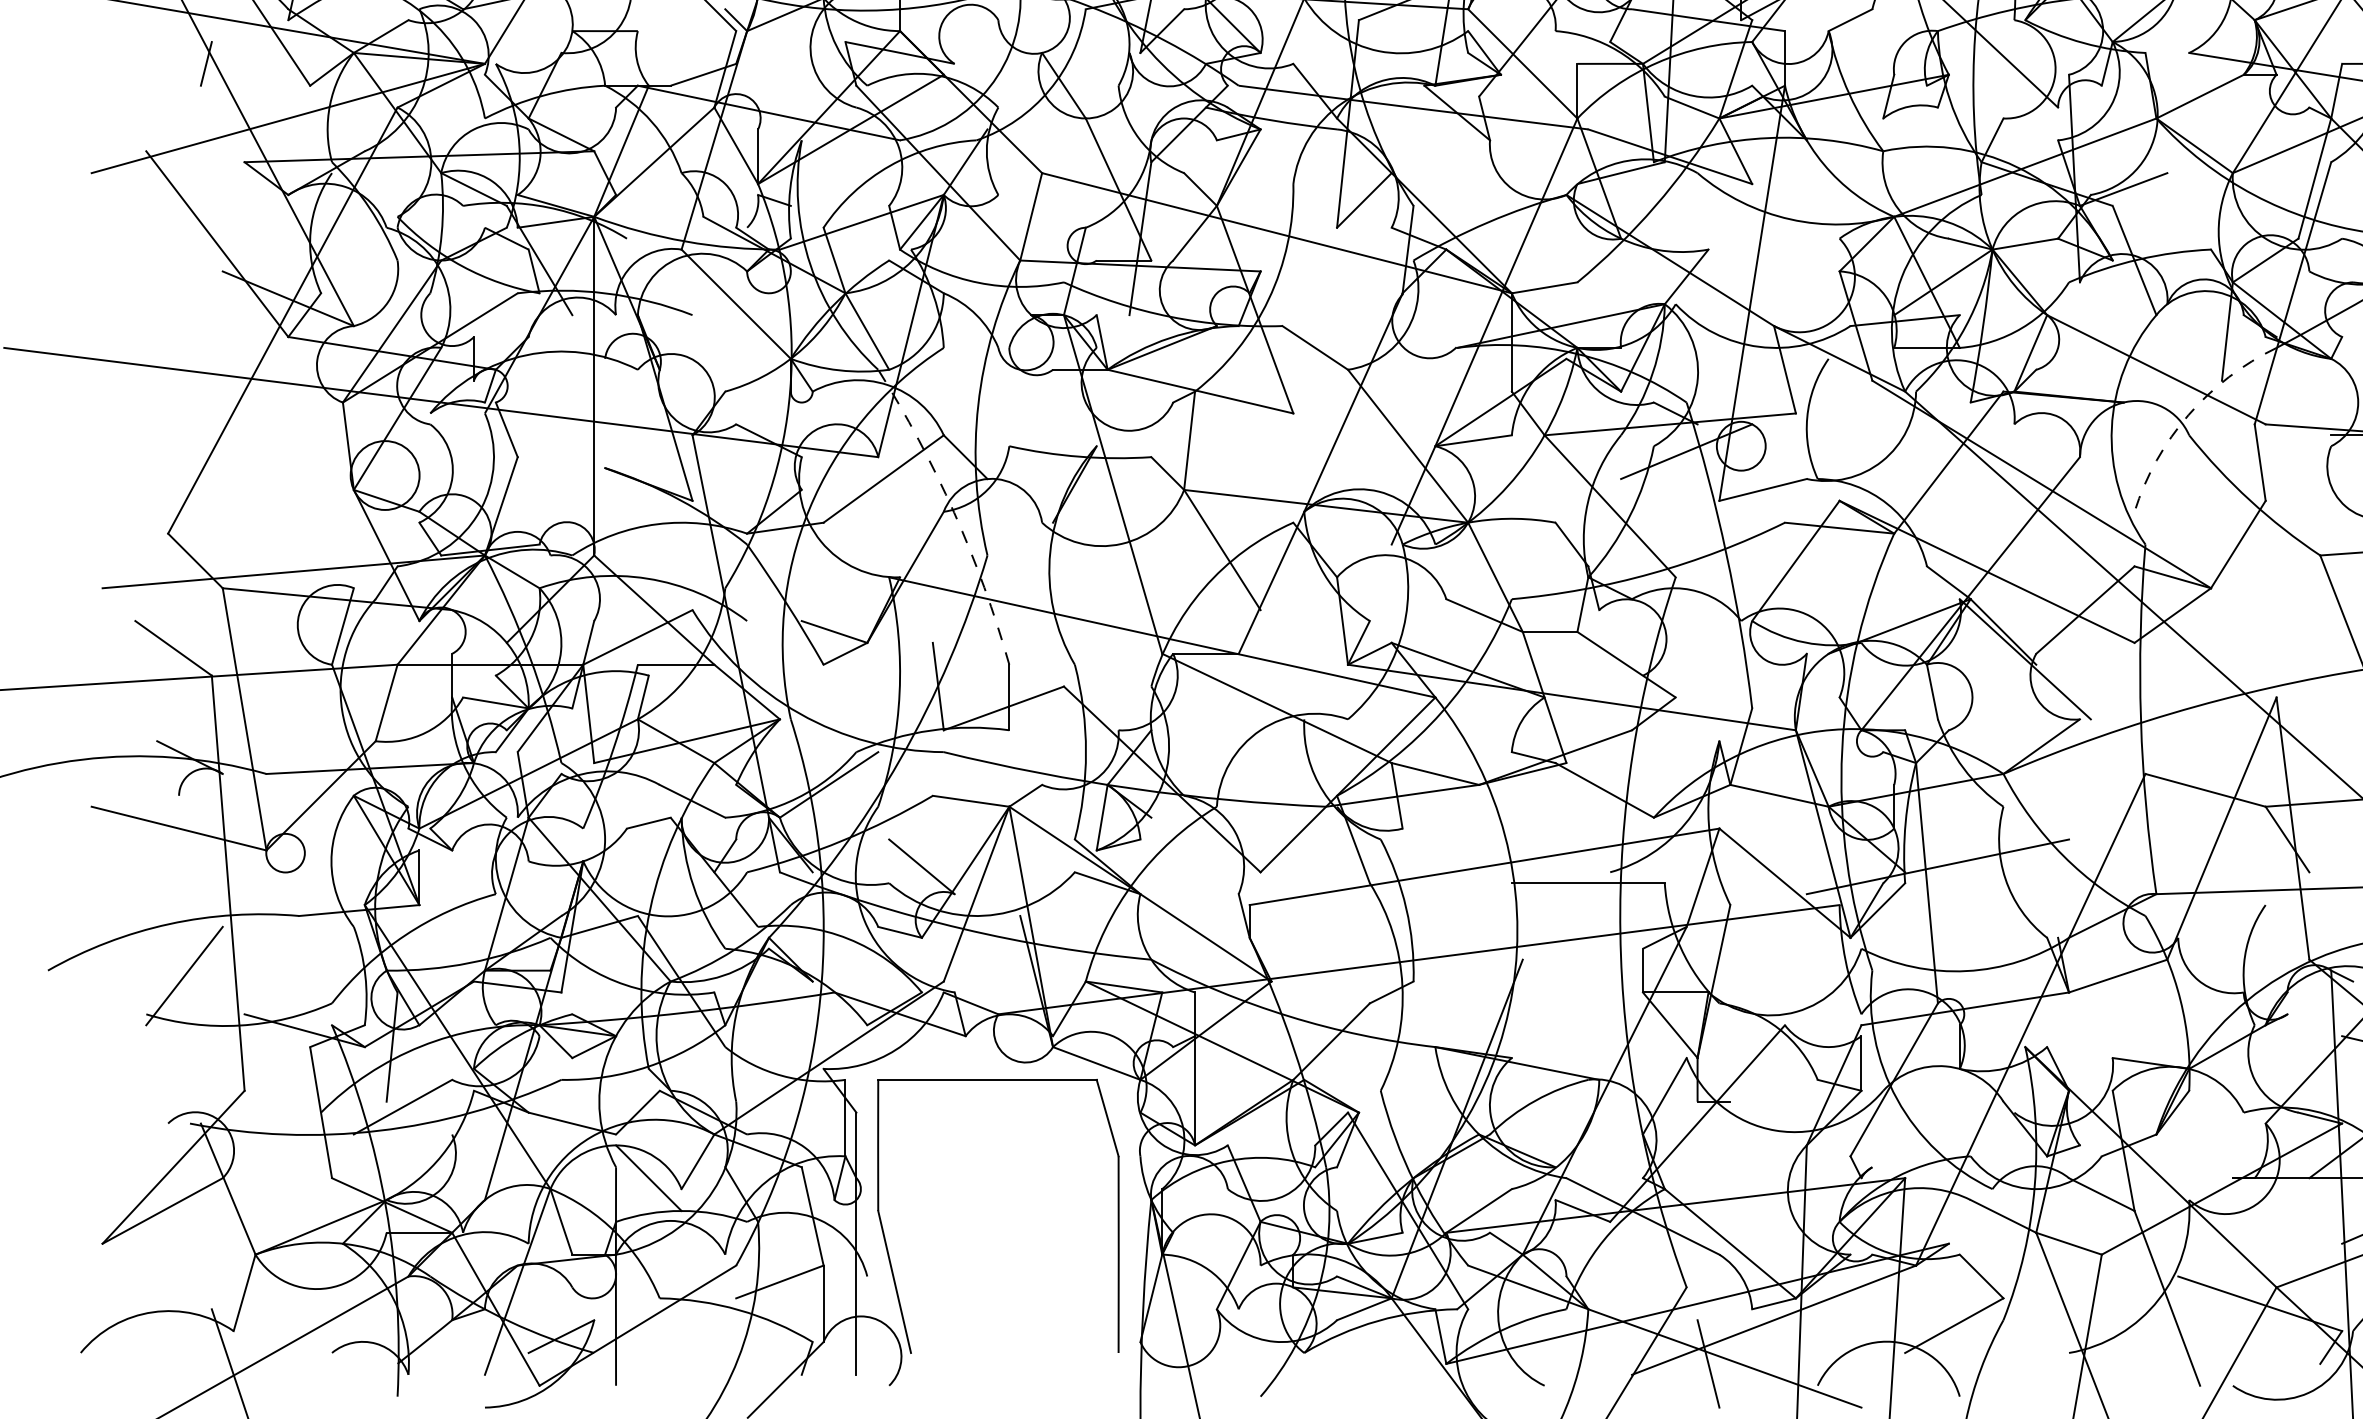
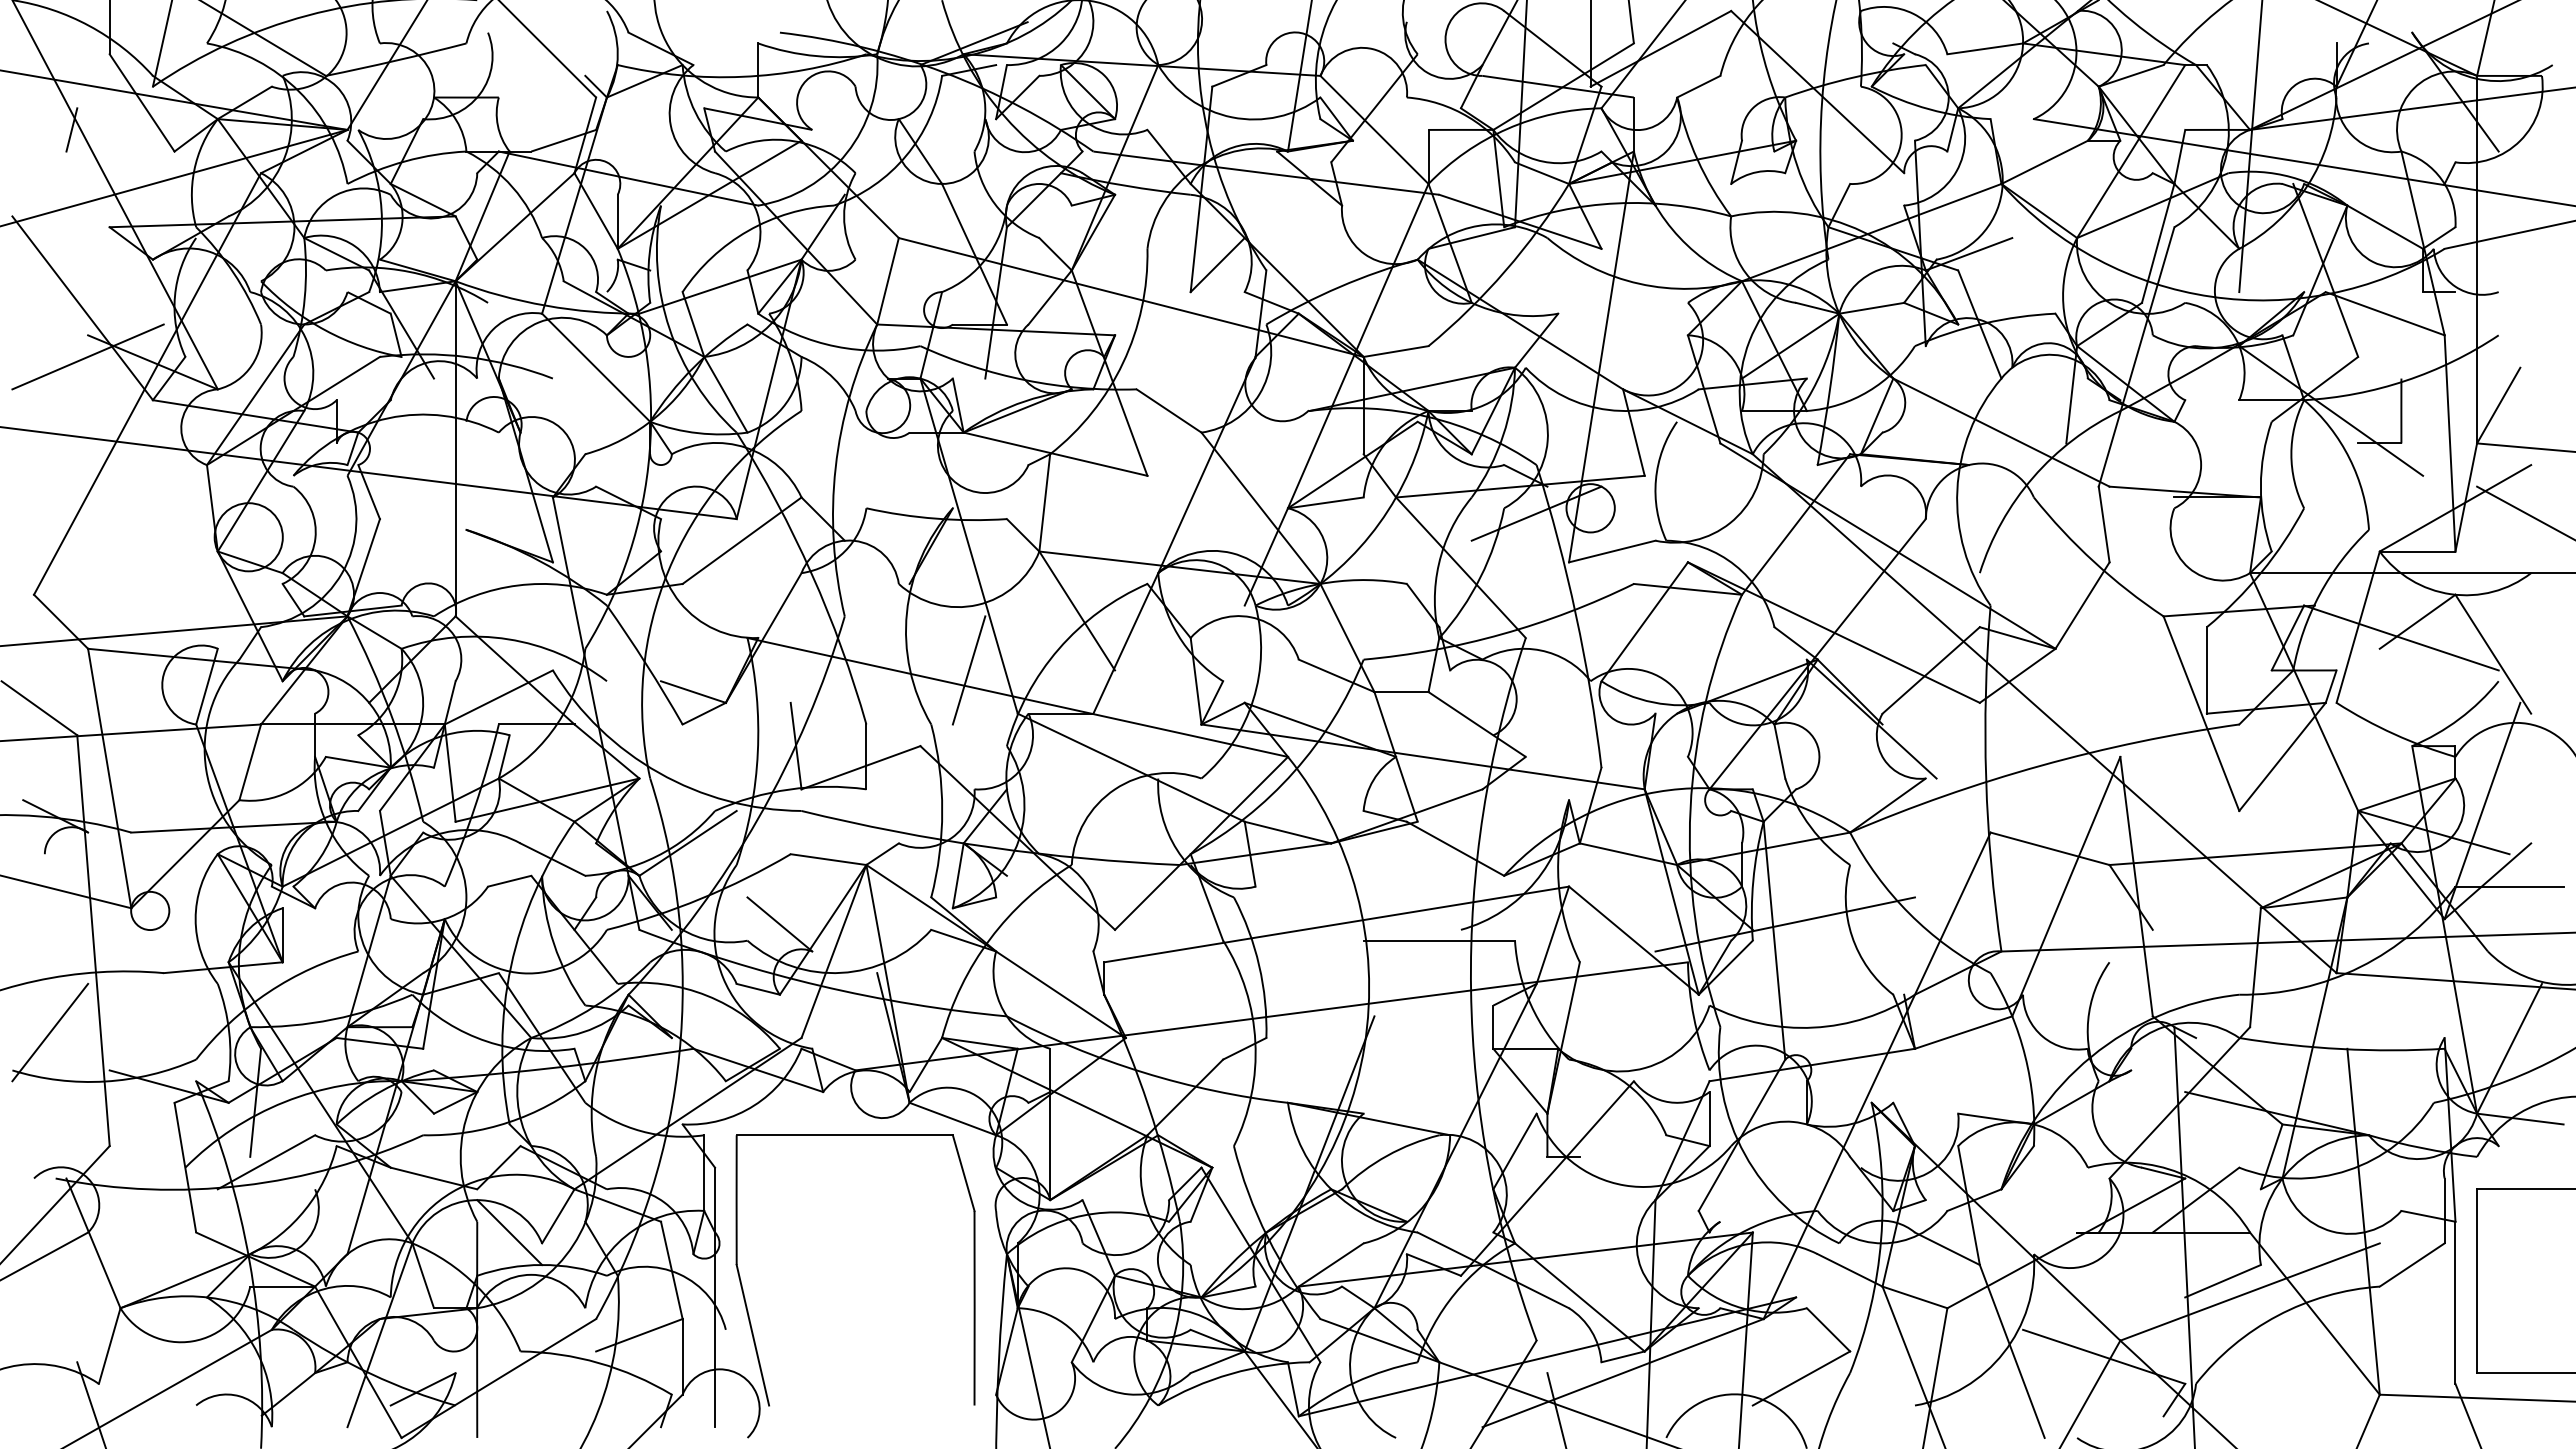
line: (222, 292) -> (87, 356), added
arc: (2188, 415) -> (2033, 477), dashed -> solid
arc: (953, 513) -> (811, 574), dashed -> solid
line: (1112, 610) -> (968, 670), added

